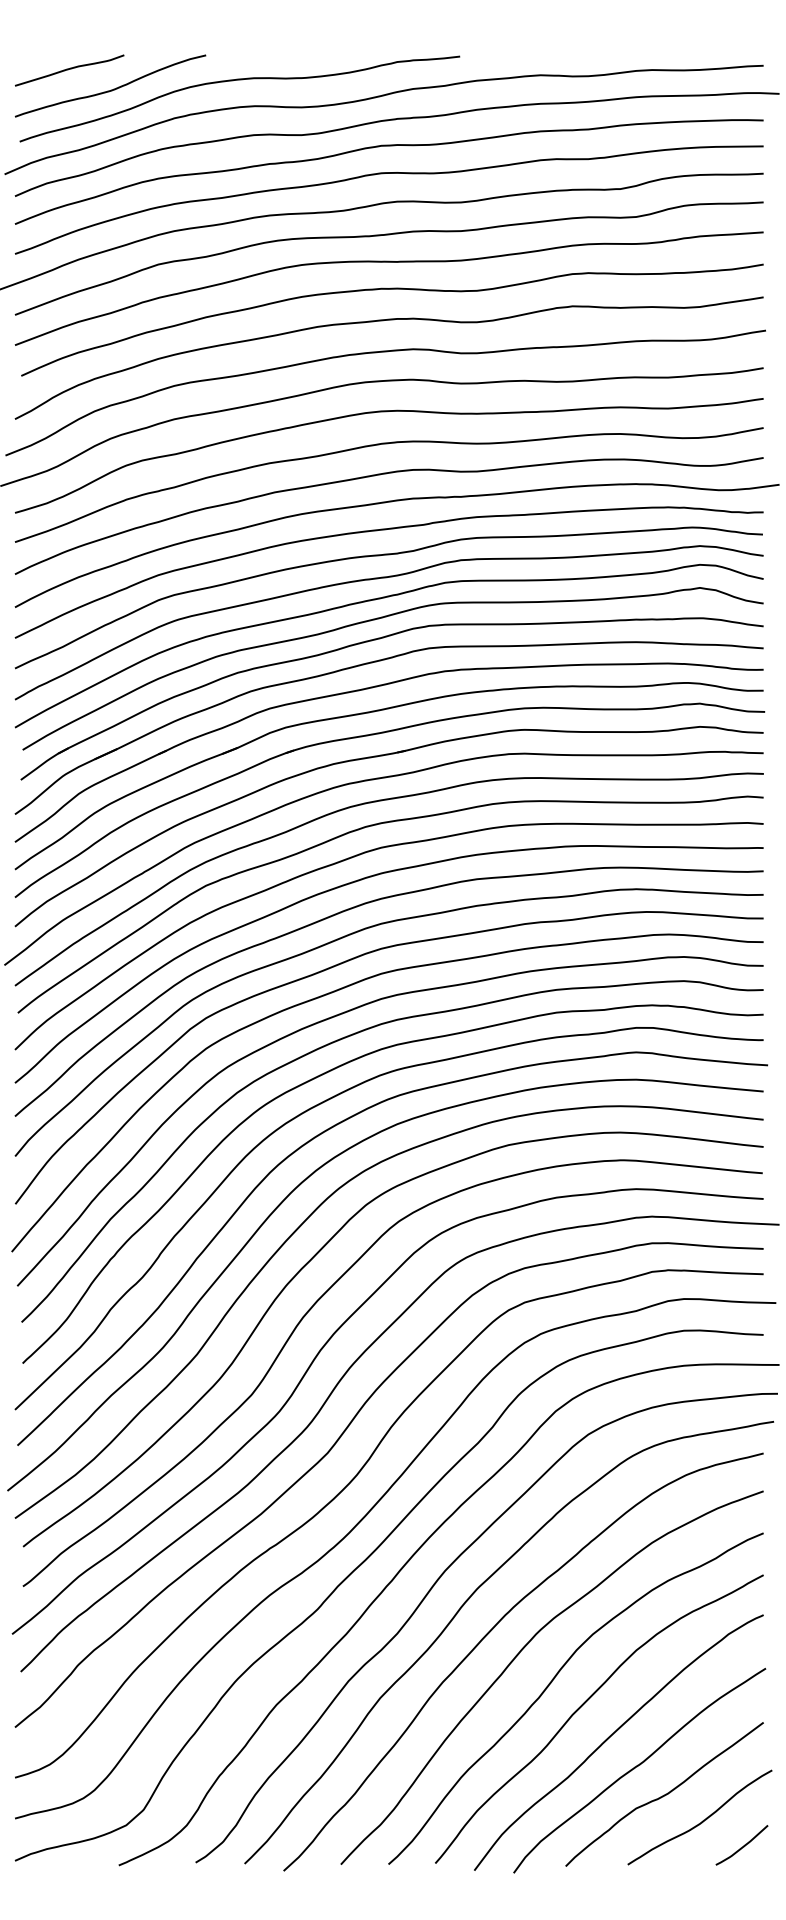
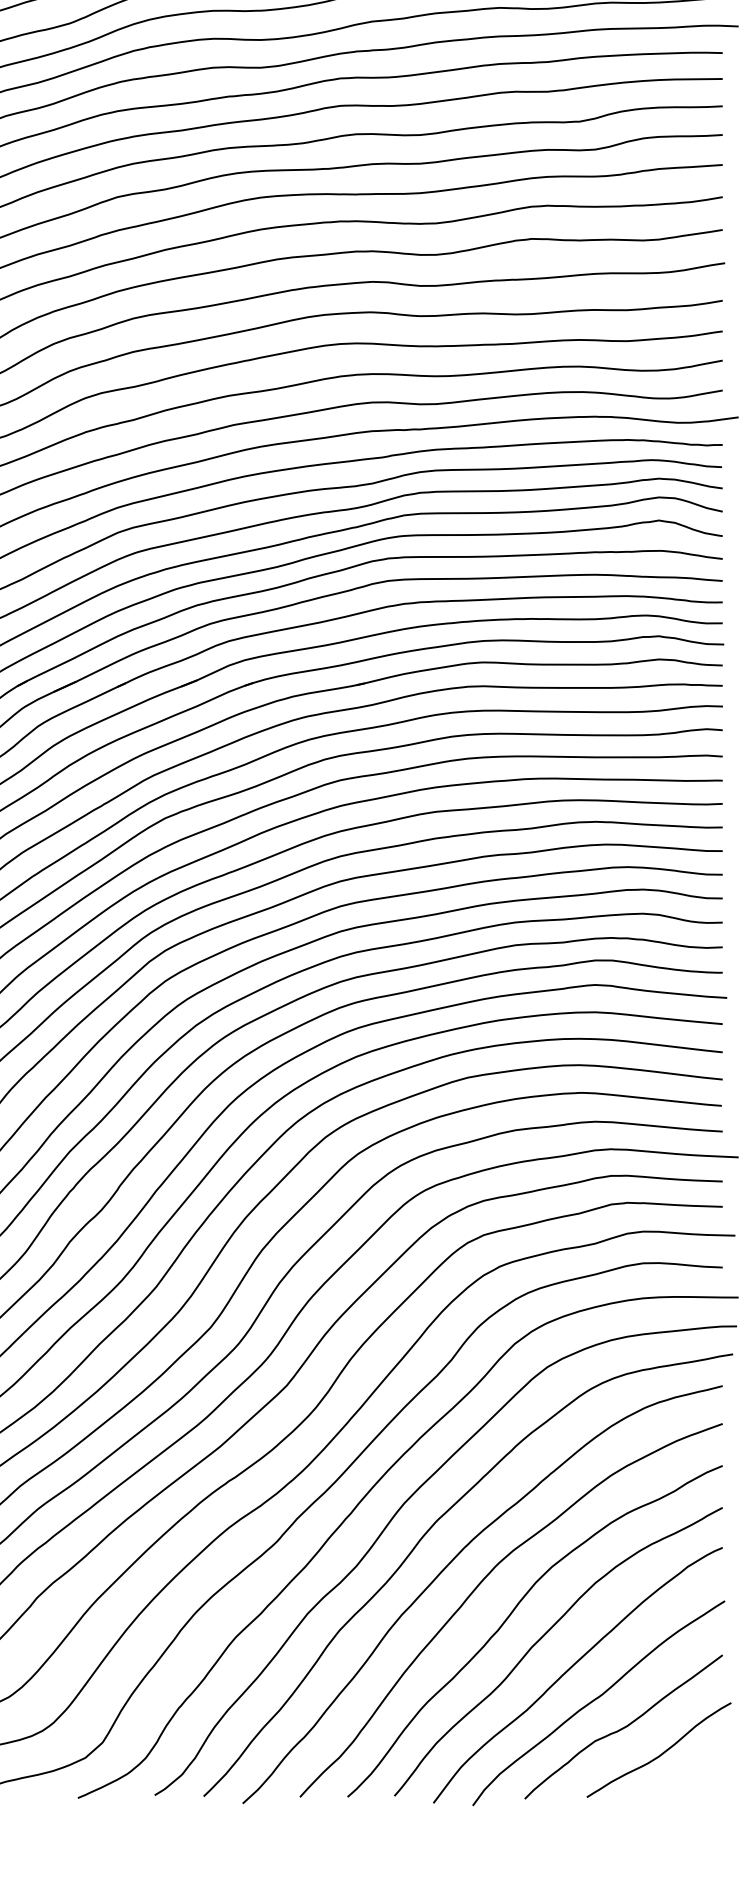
curve: (742, 1846) -> (701, 1779), removed

